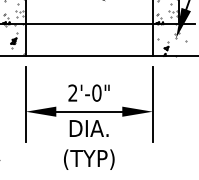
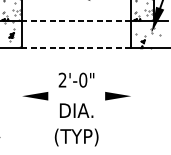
line: (88, 24) -> (76, 21), solid -> dashed
line: (88, 55) -> (76, 47), solid -> dashed
line: (25, 104) -> (21, 89), removed
line: (152, 104) -> (131, 89), removed
line: (89, 111) -> (76, 96), removed

